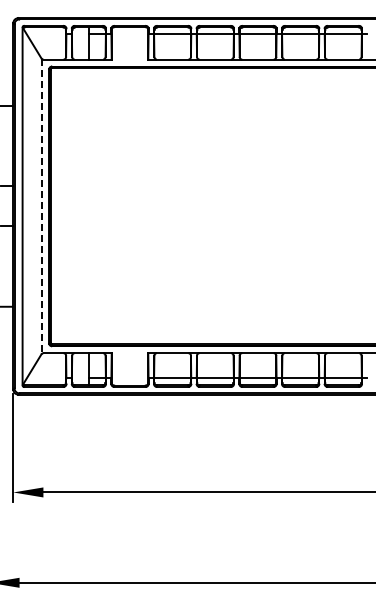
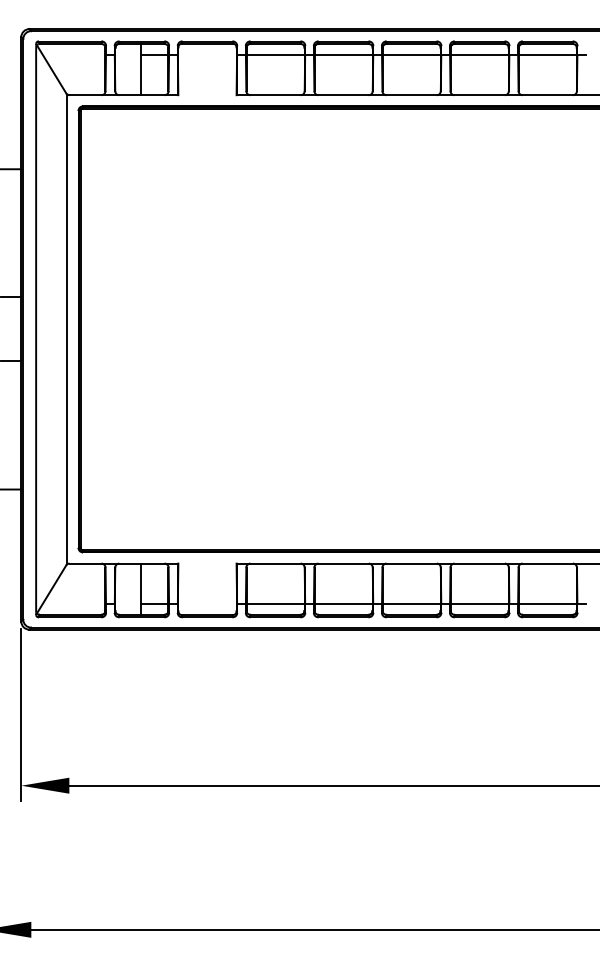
line: (42, 206) -> (67, 329), dashed -> solid

